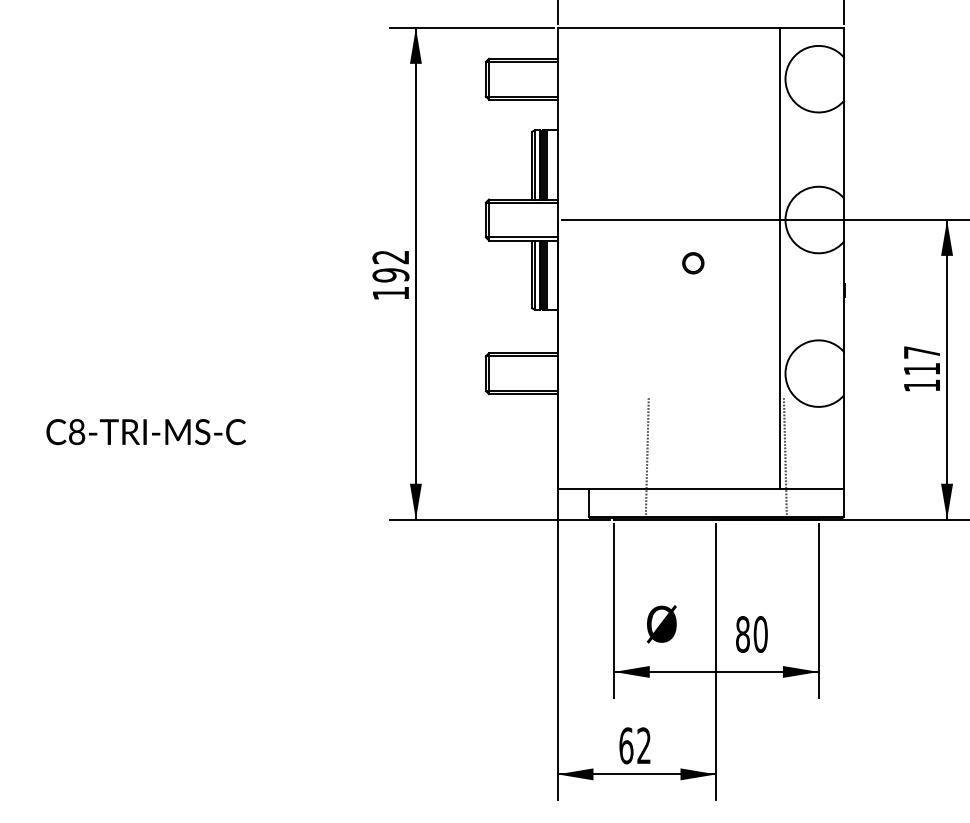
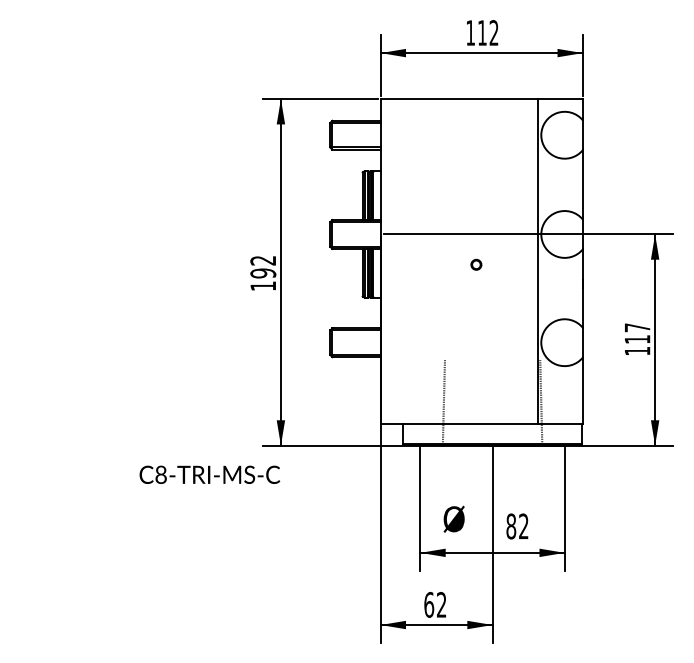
circle: (693, 262) -> (476, 264), size x0.7
text: (145, 431) -> (209, 474), moved
text: (760, 634) -> (523, 526), 80 -> 82

